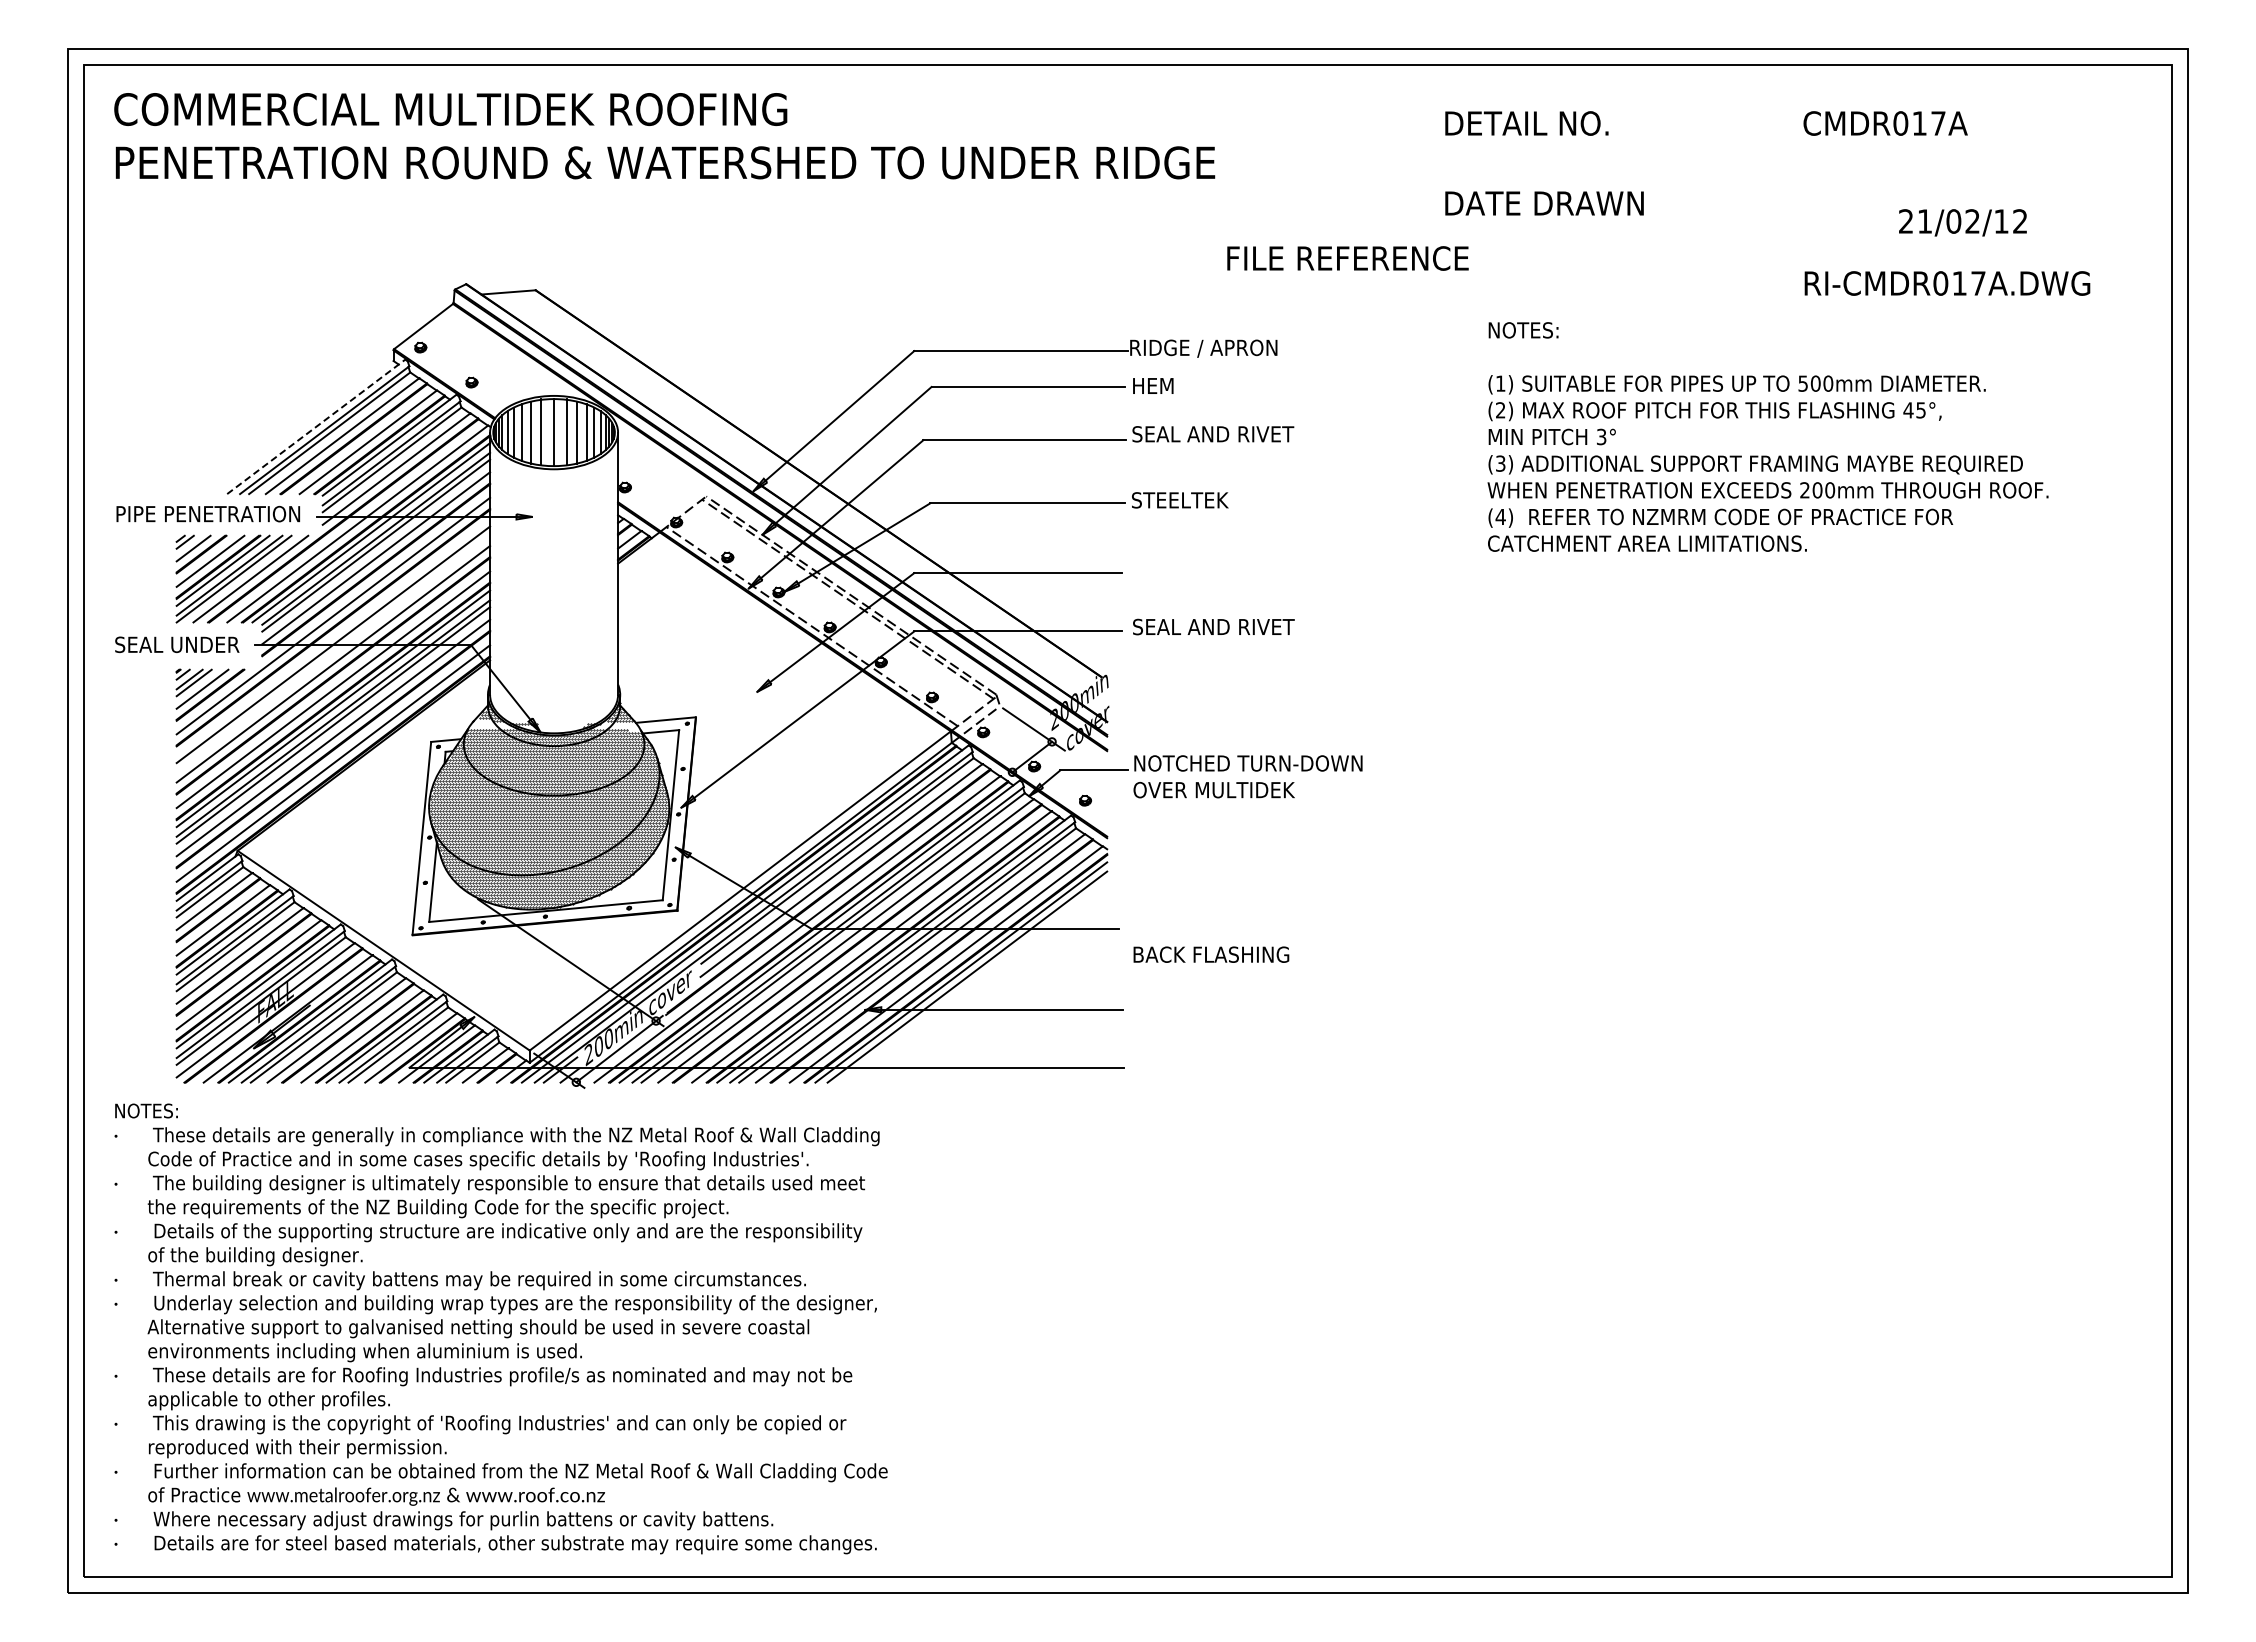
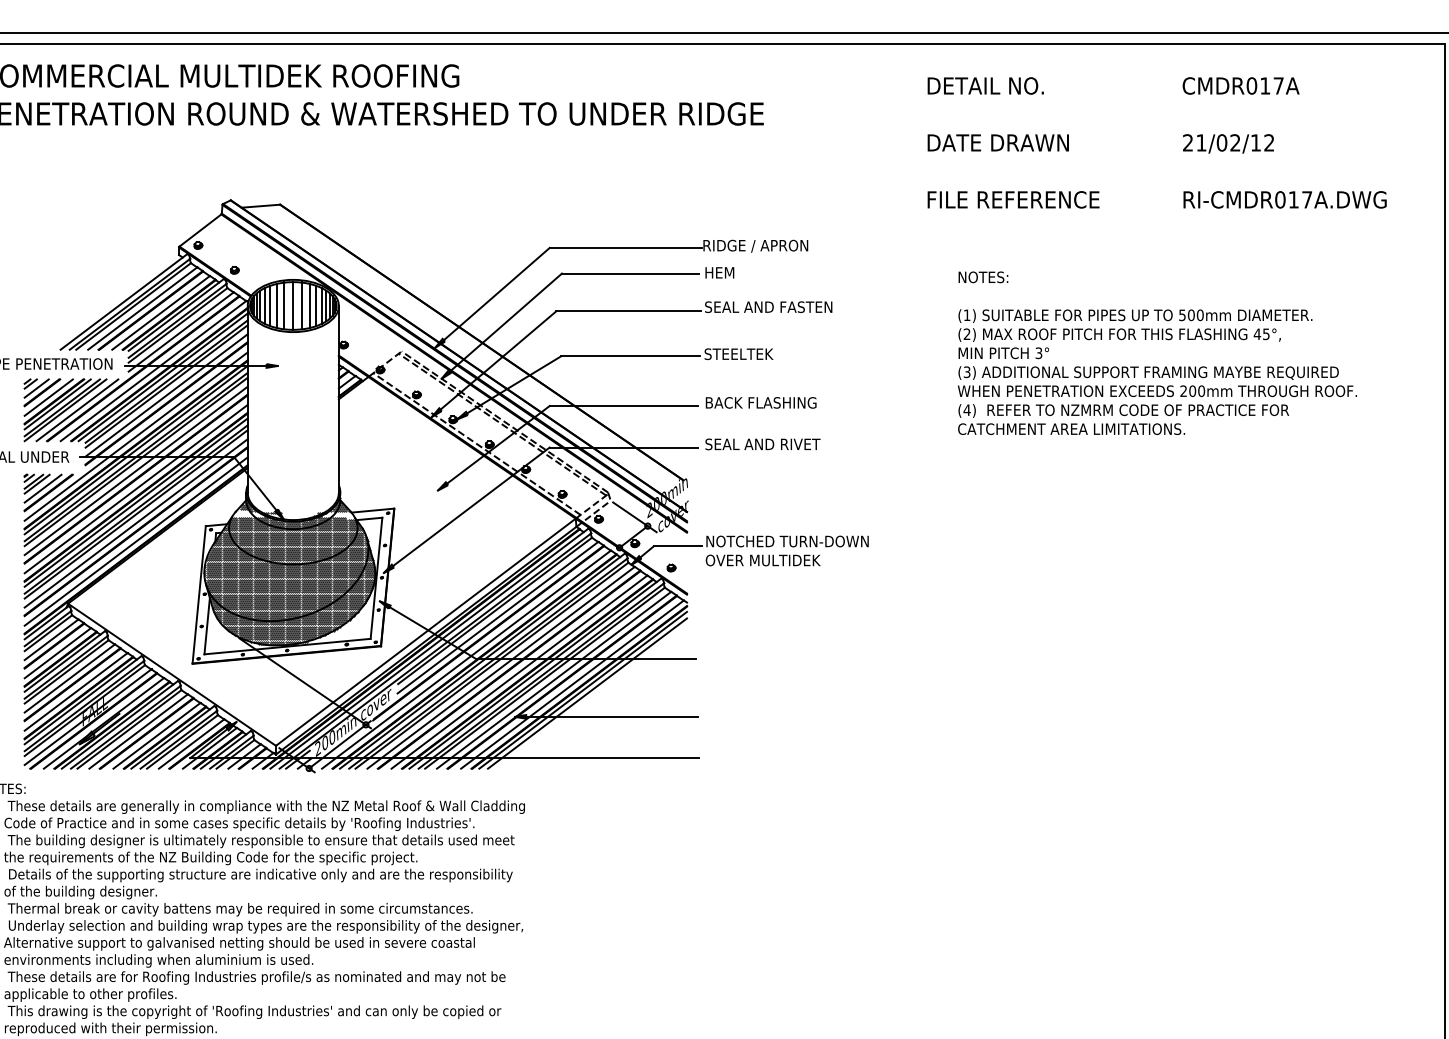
text: (1962, 222) -> (1228, 143), moved
text: (1347, 258) -> (1013, 199), moved
line: (316, 426) -> (124, 301), dashed -> solid
text: (1275, 434) -> (806, 307), SEAL AND RIVET -> SEAL AND FASTEN
text: (1767, 436) -> (1157, 352), moved
line: (333, 634) -> (136, 449), added
line: (333, 651) -> (136, 461), added
text: (1211, 954) -> (761, 402), moved

